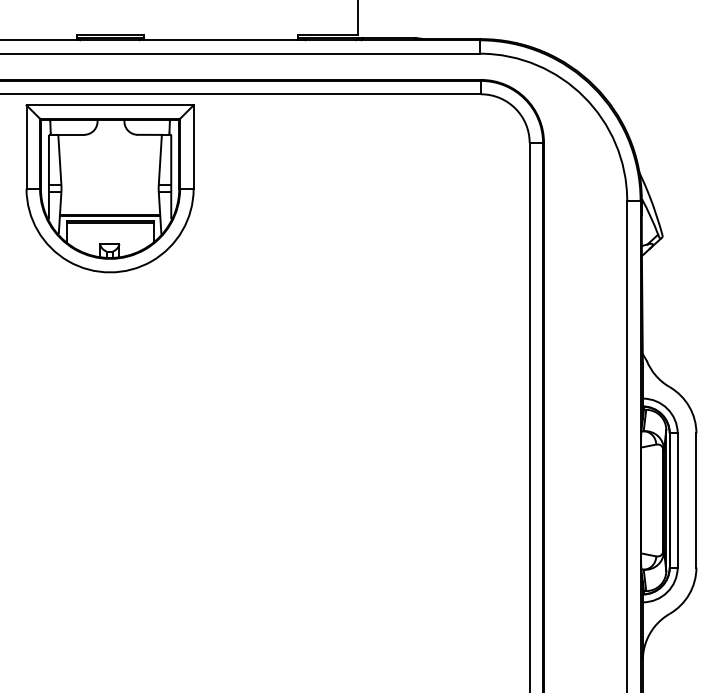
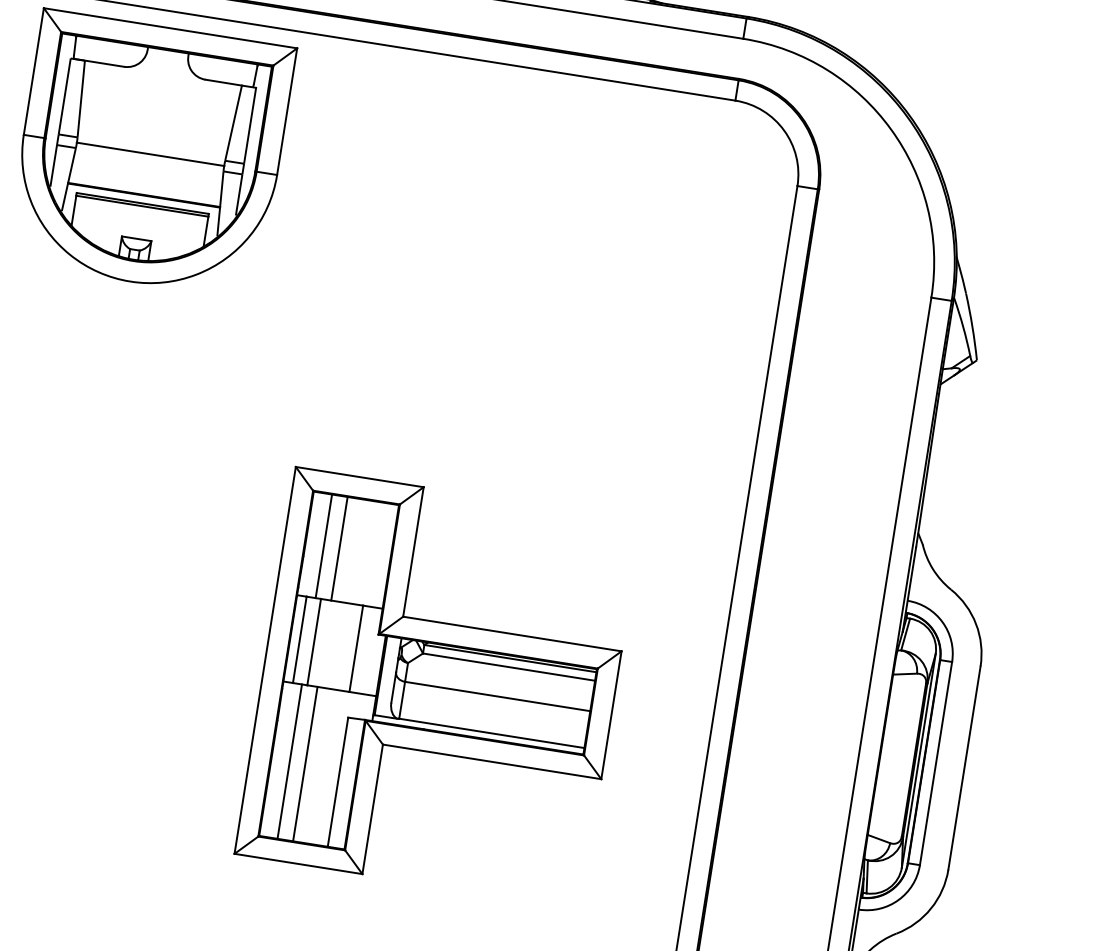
line: (109, 188) -> (149, 154), added
part: (349, 502) -> (438, 687), added

